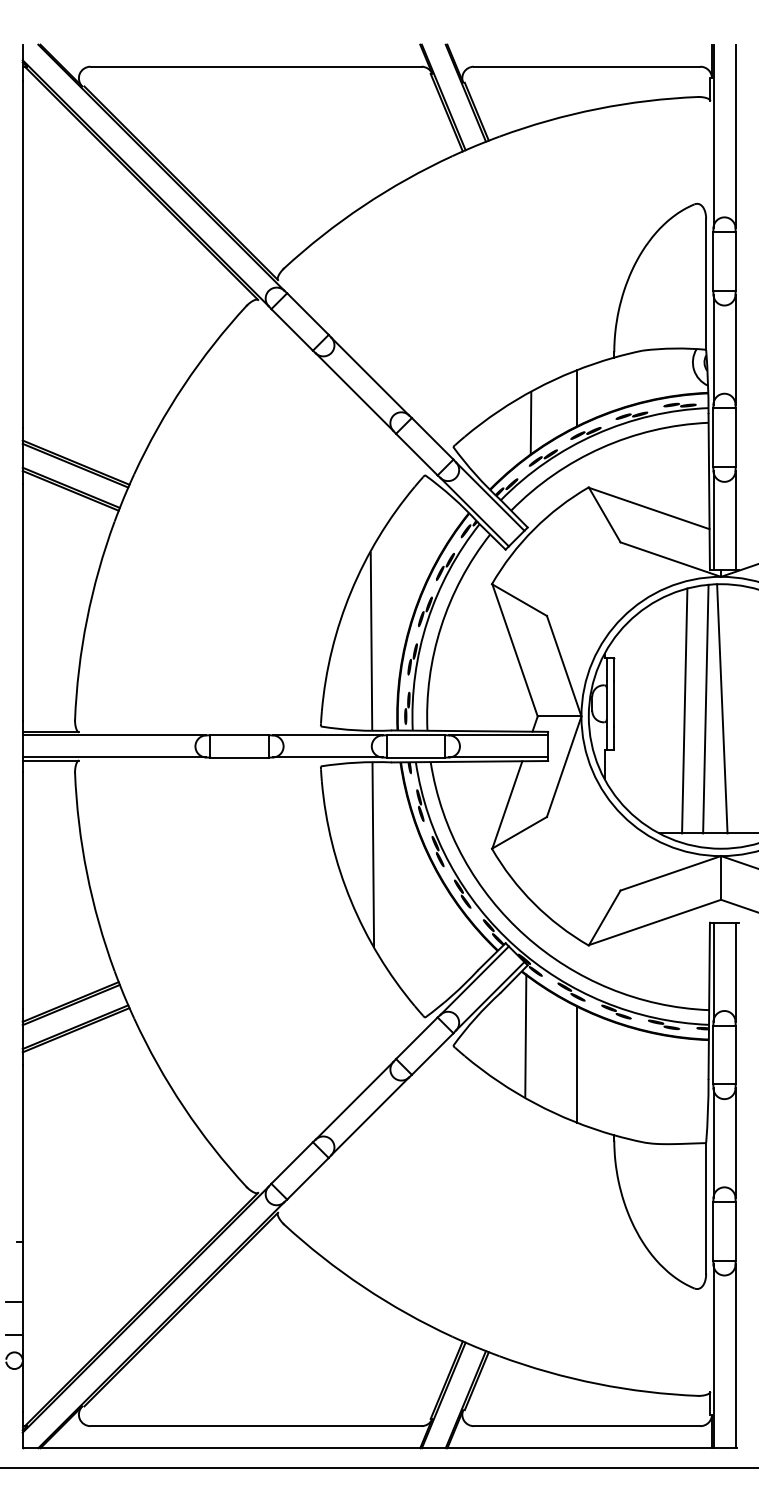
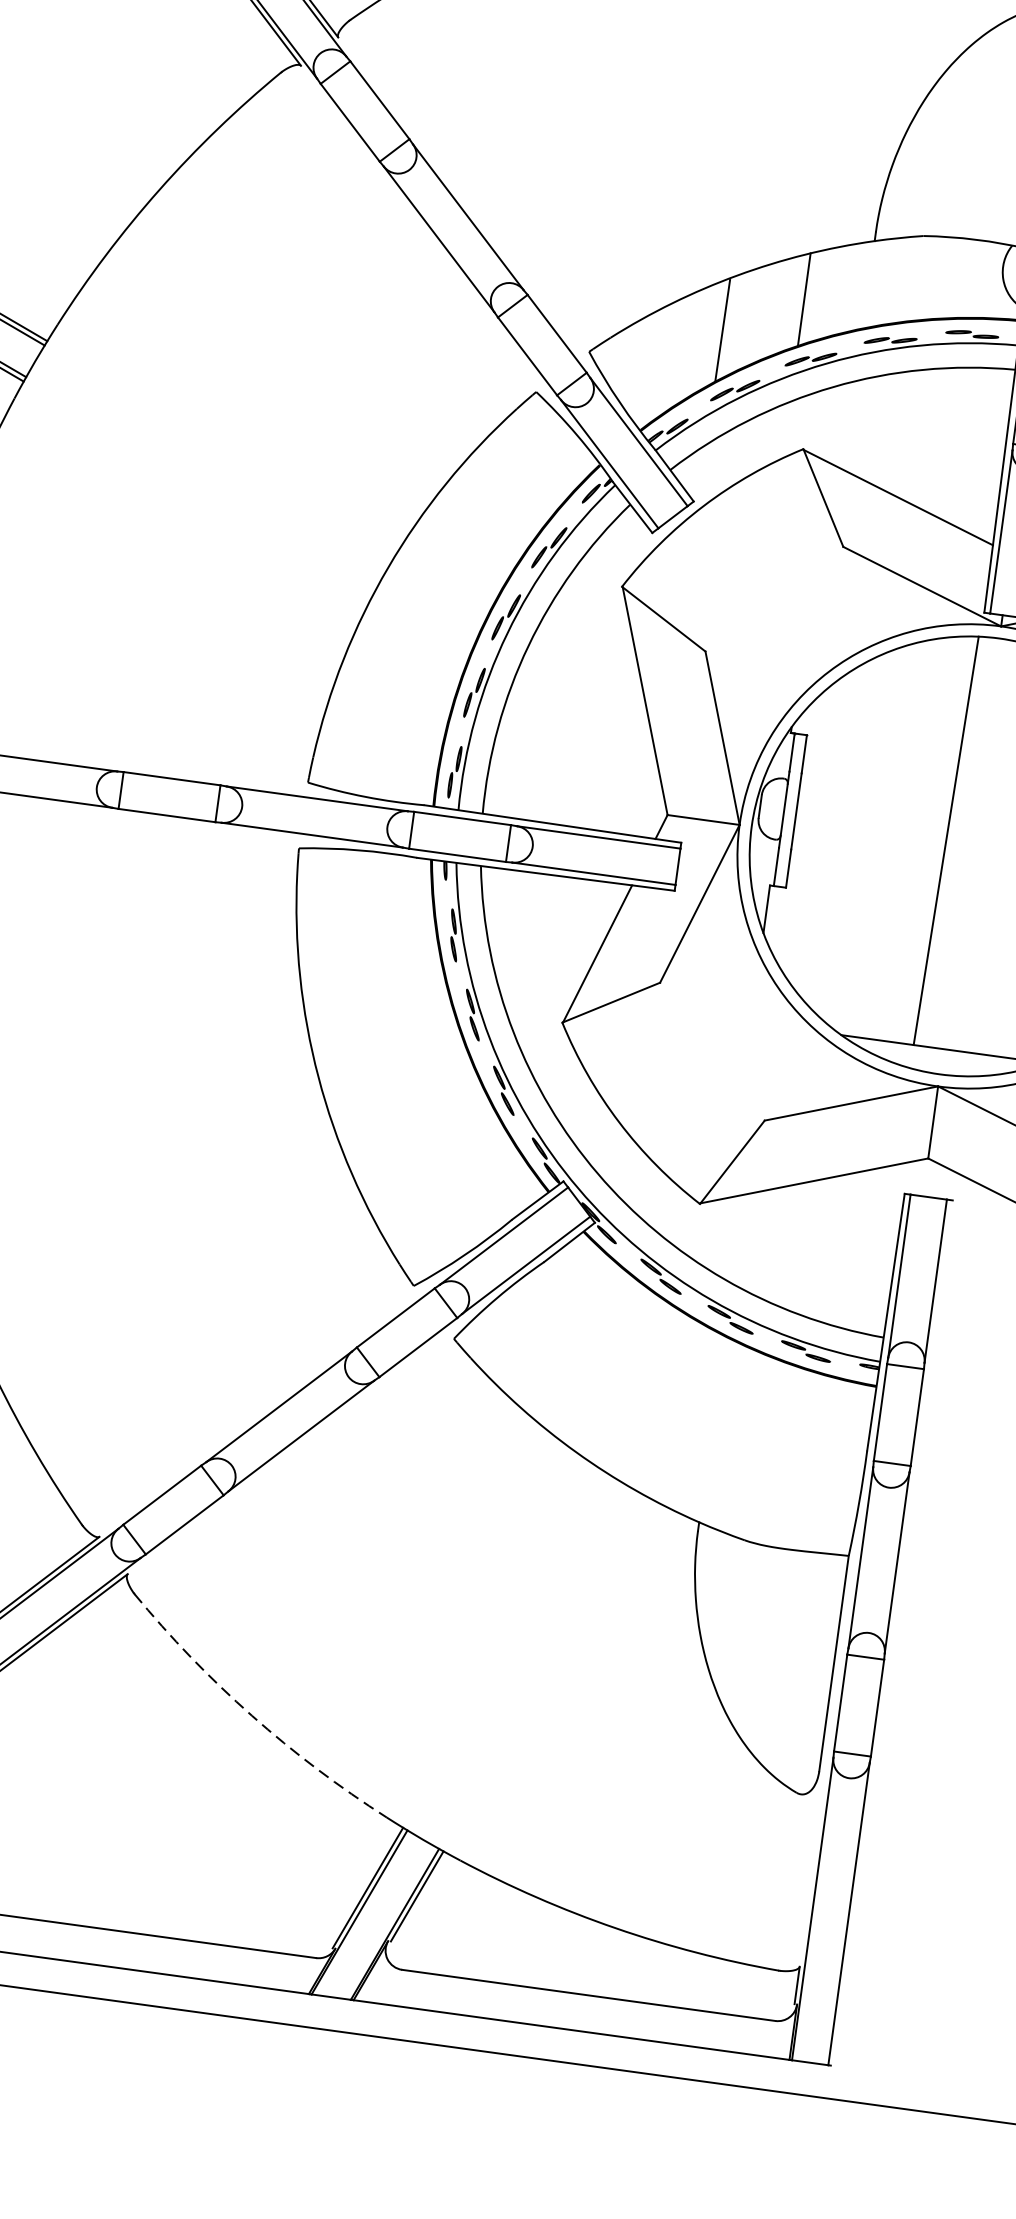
line: (371, 641) -> (410, 654), removed
line: (722, 708) -> (973, 843), removed
line: (684, 710) -> (910, 838), removed
line: (373, 854) -> (365, 1005), removed
line: (525, 1035) -> (575, 1337), removed
line: (577, 1064) -> (654, 1397), removed
arc: (363, 1287) -> (251, 1716), solid -> dashed

